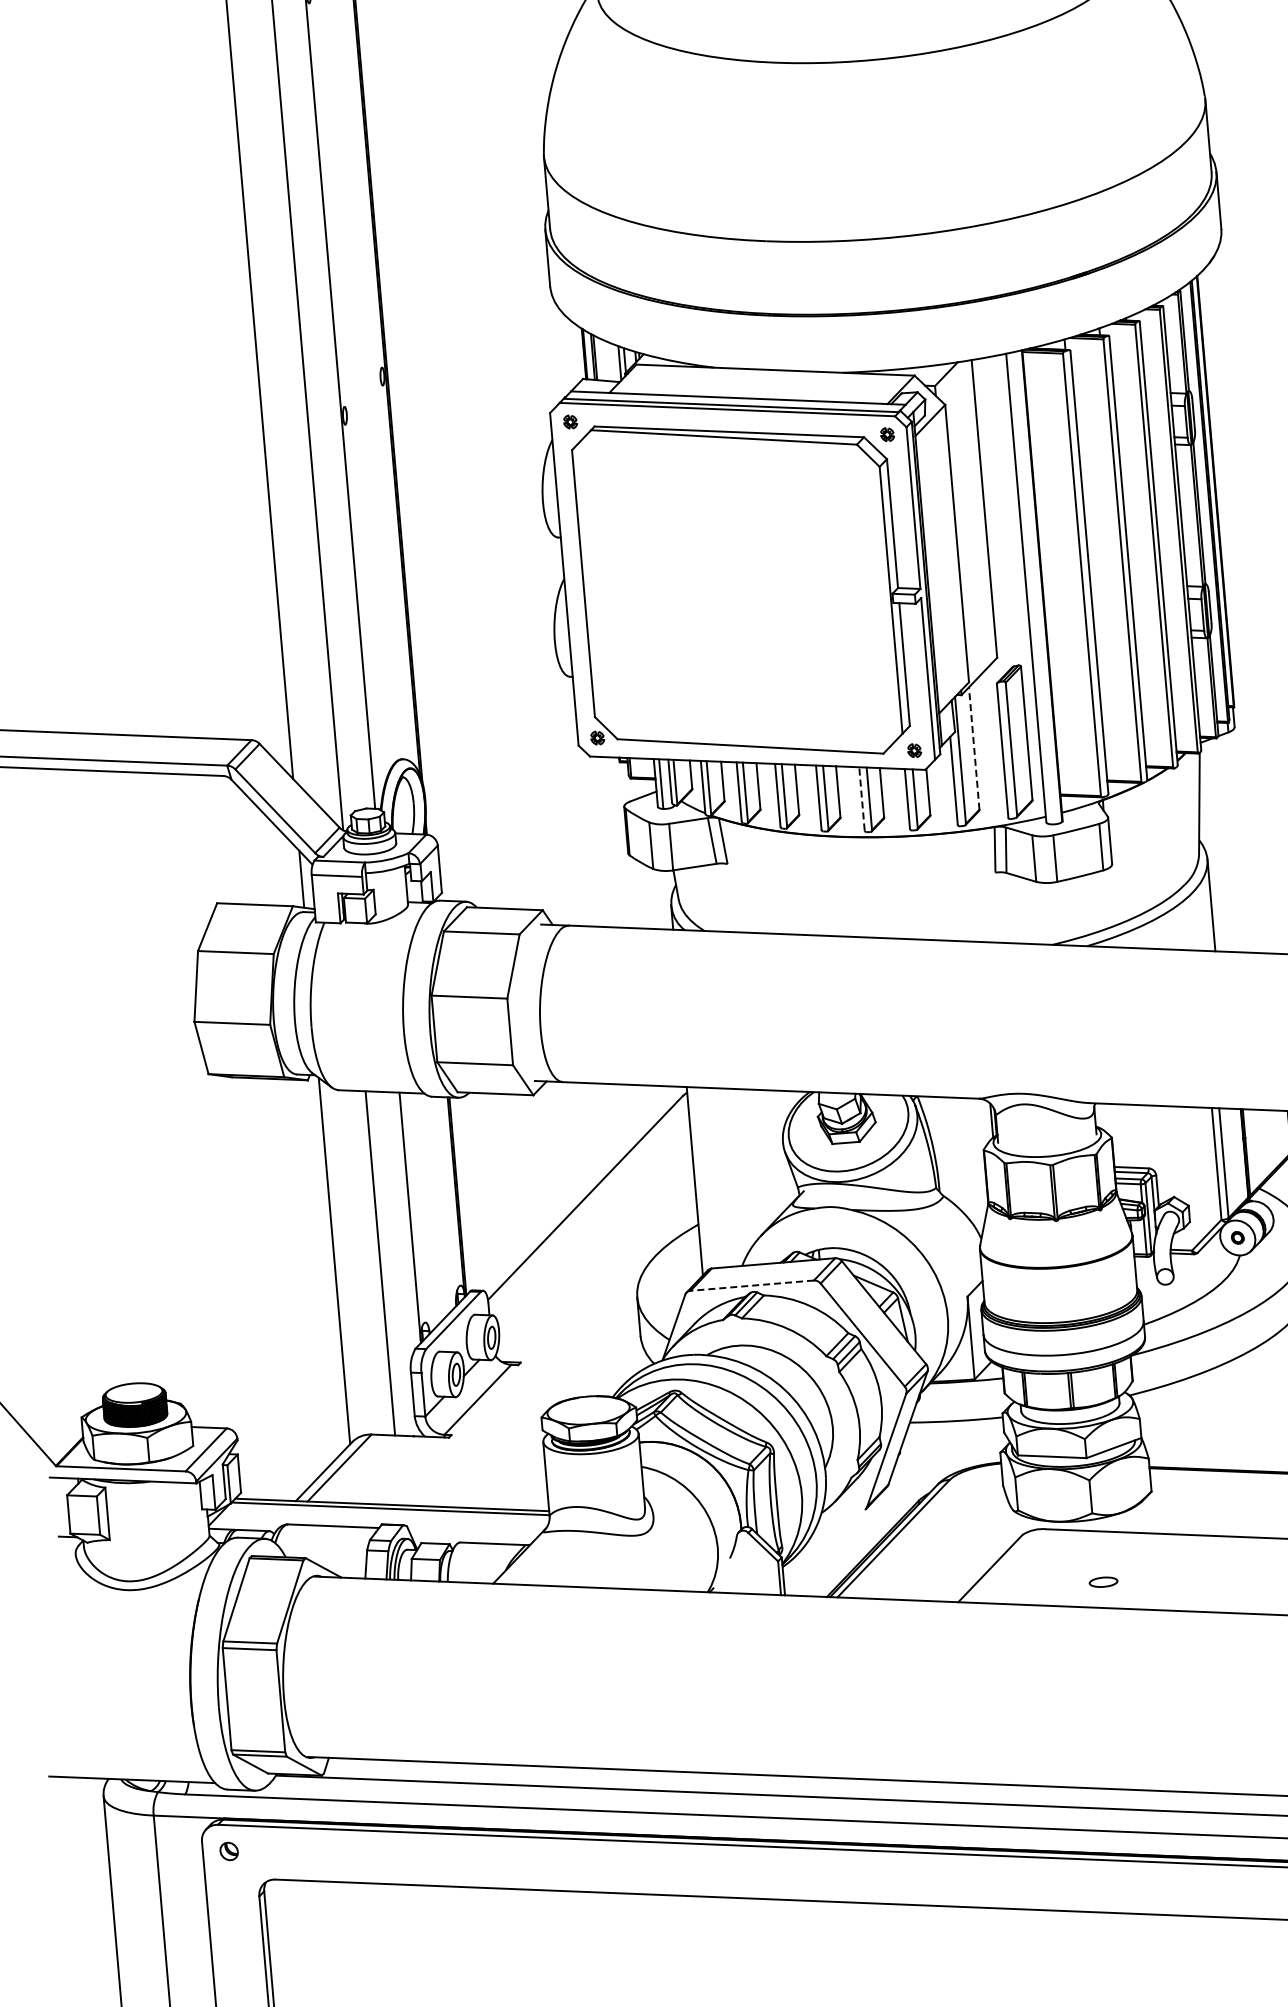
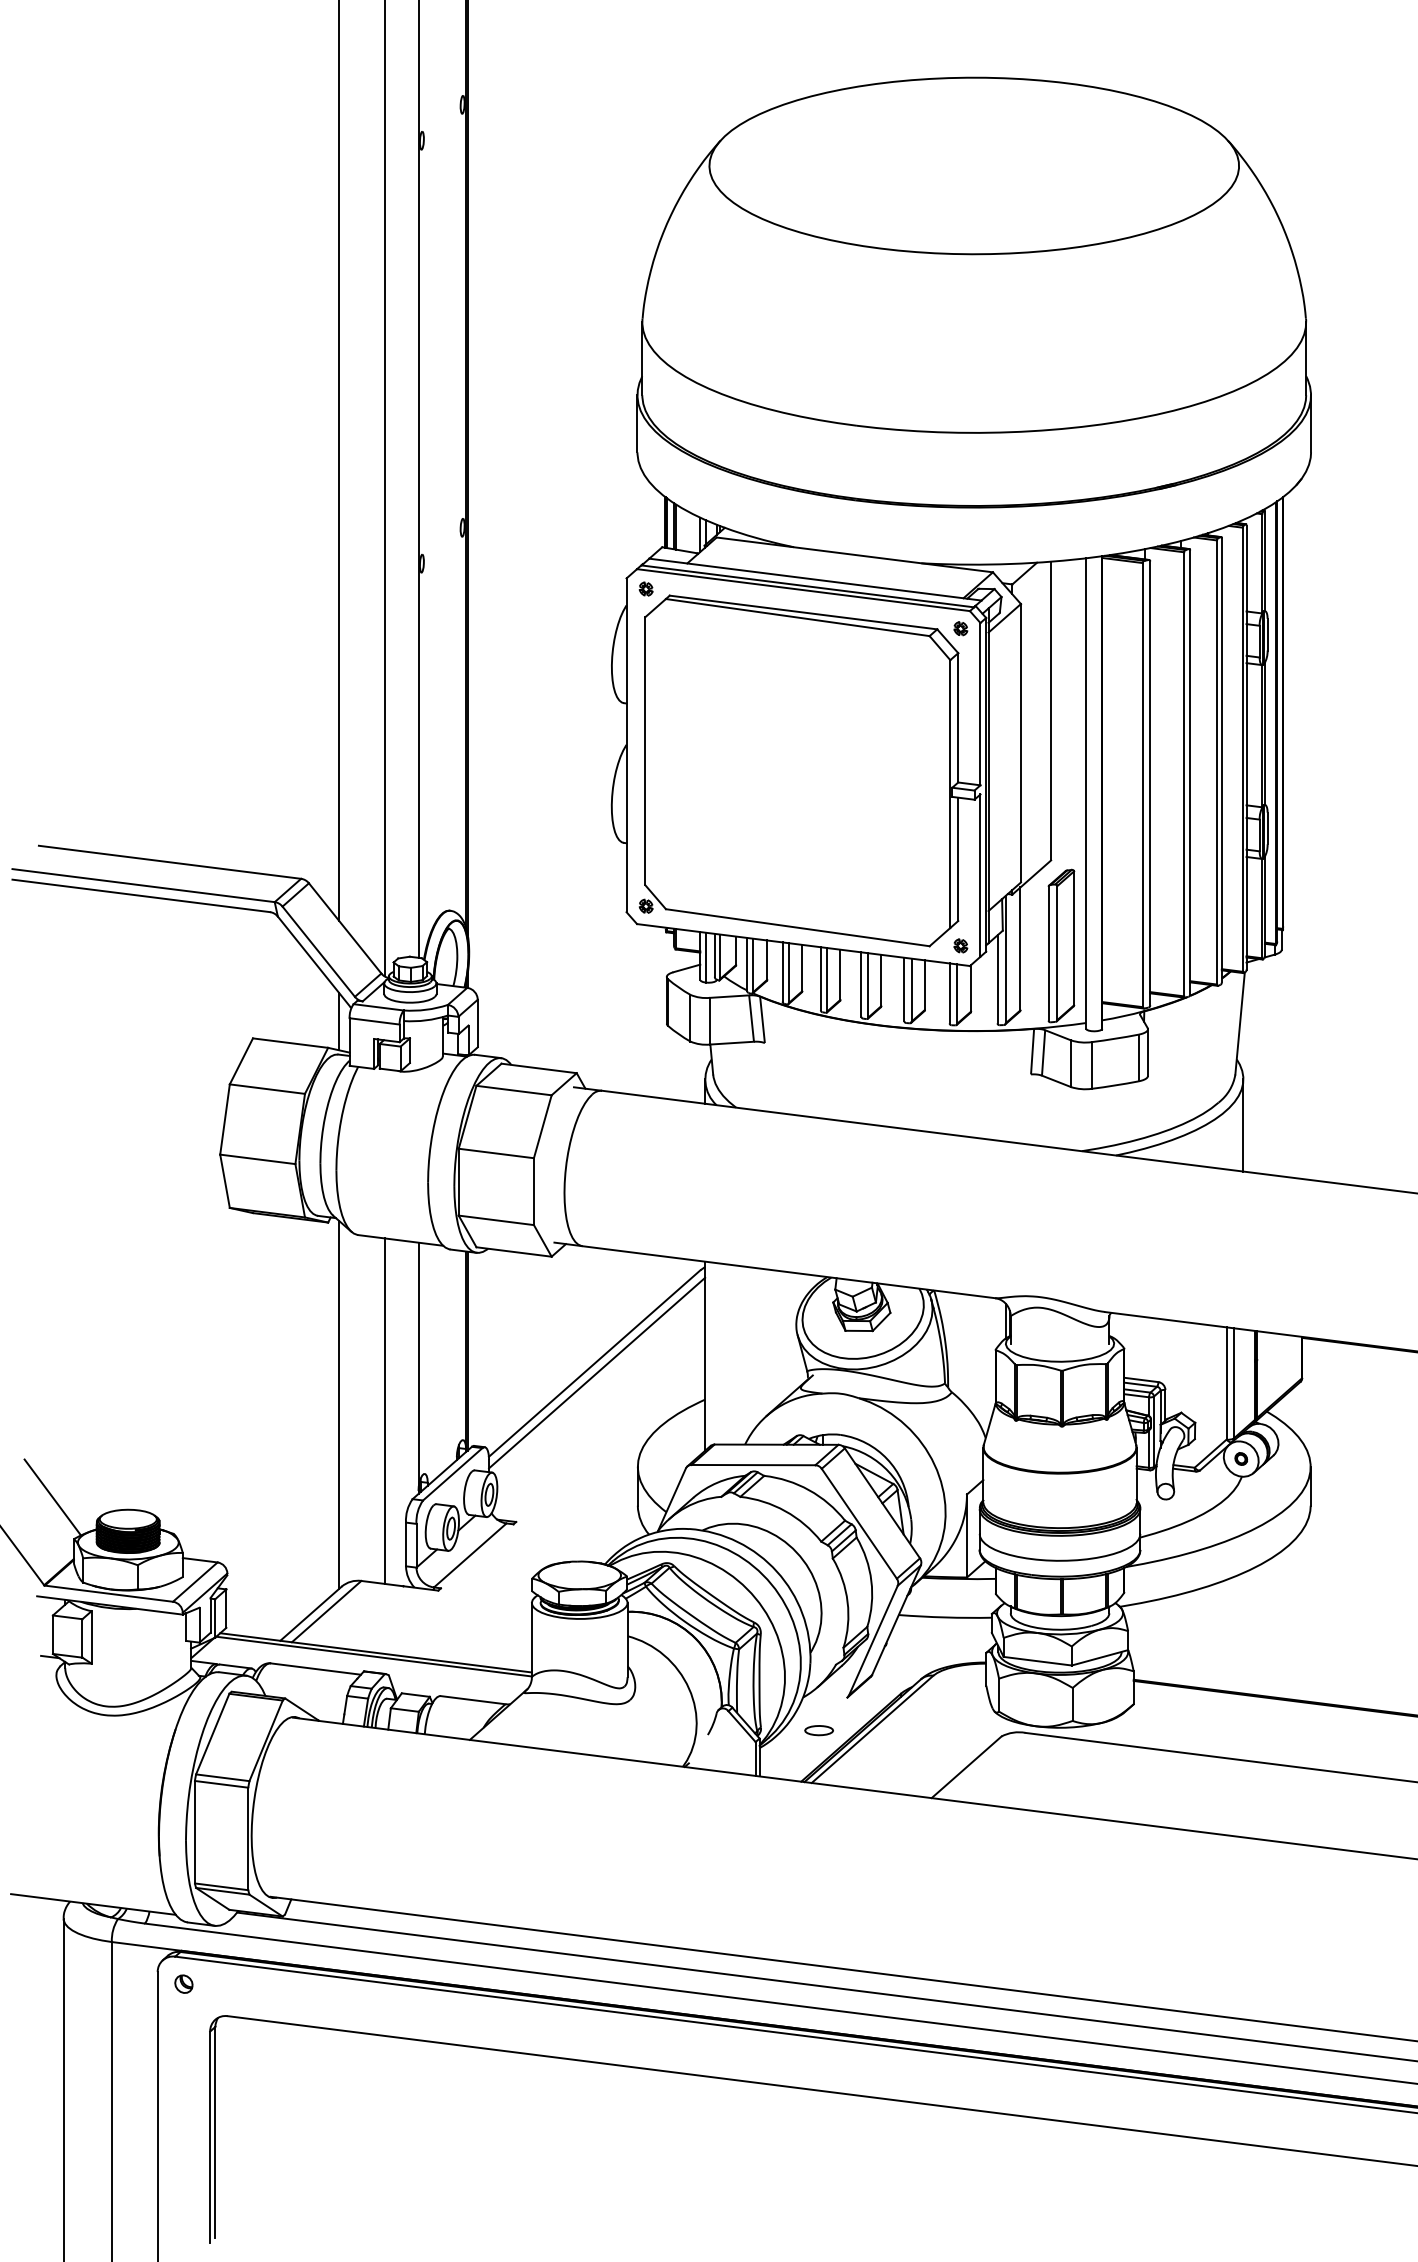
line: (974, 748) -> (1020, 948), dashed -> solid
line: (862, 798) -> (904, 989), dashed -> solid
line: (588, 1206) -> (597, 1372), added
line: (752, 1286) -> (753, 1465), dashed -> solid
line: (56, 1377) -> (52, 1497), added
part: (1102, 1582) -> (818, 1730), moved

